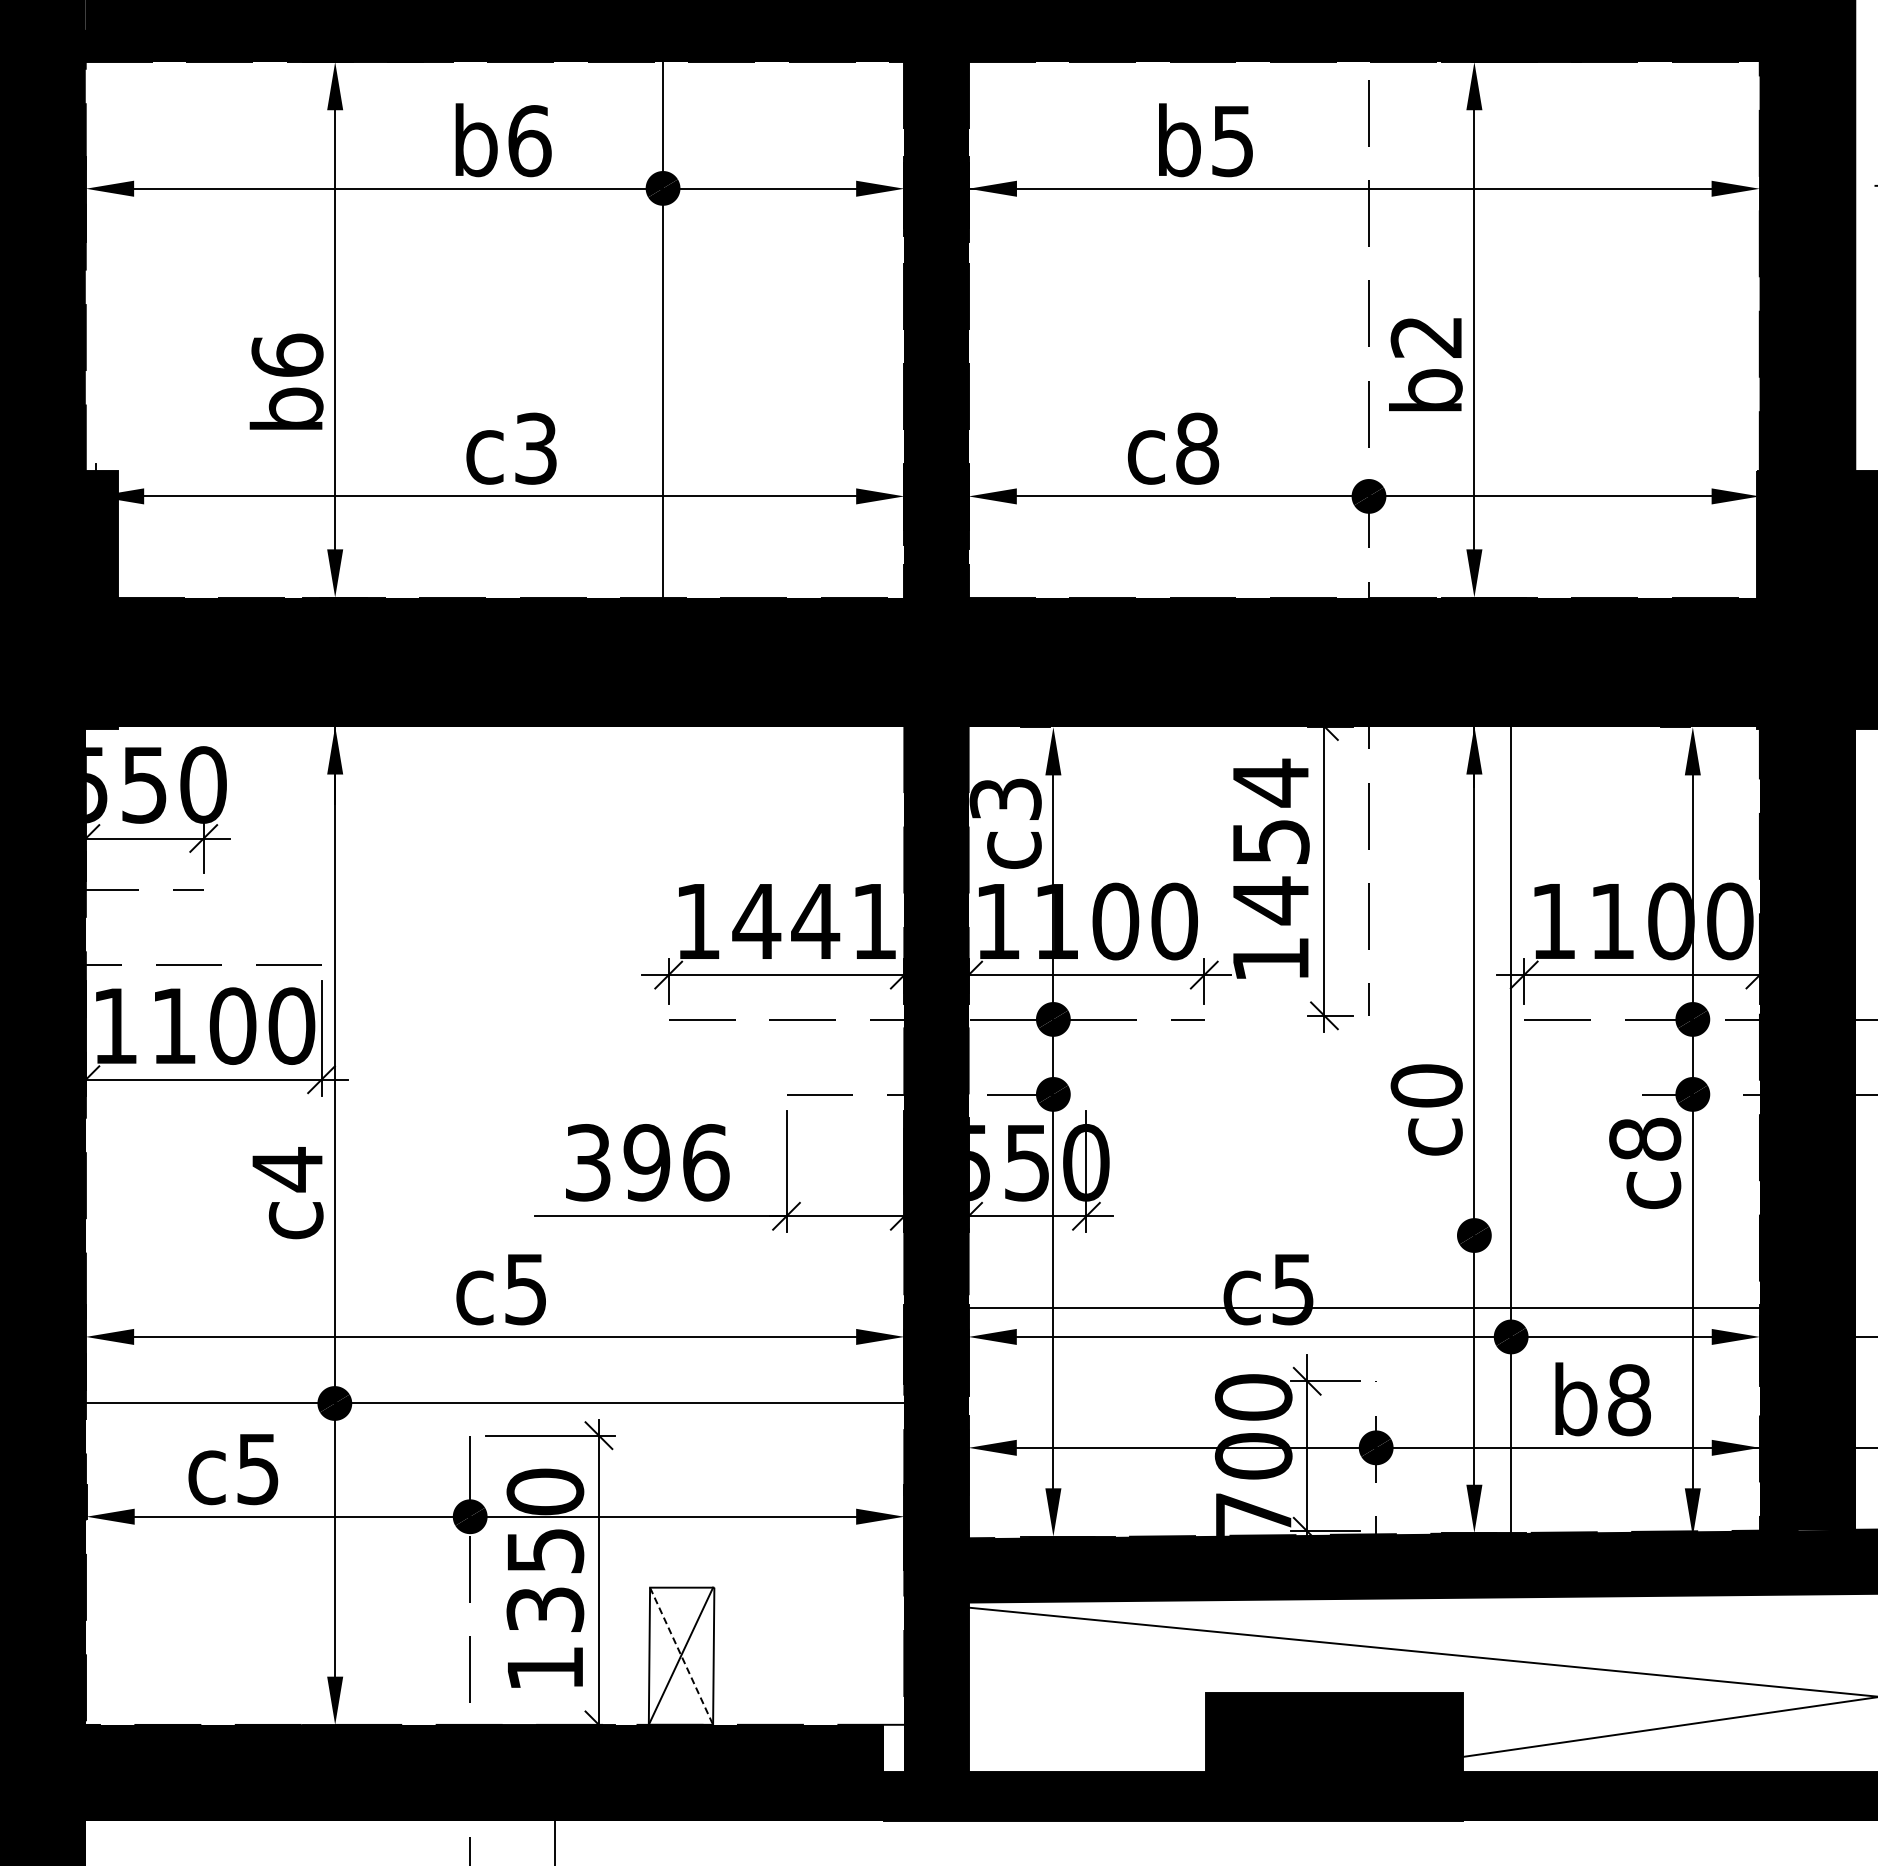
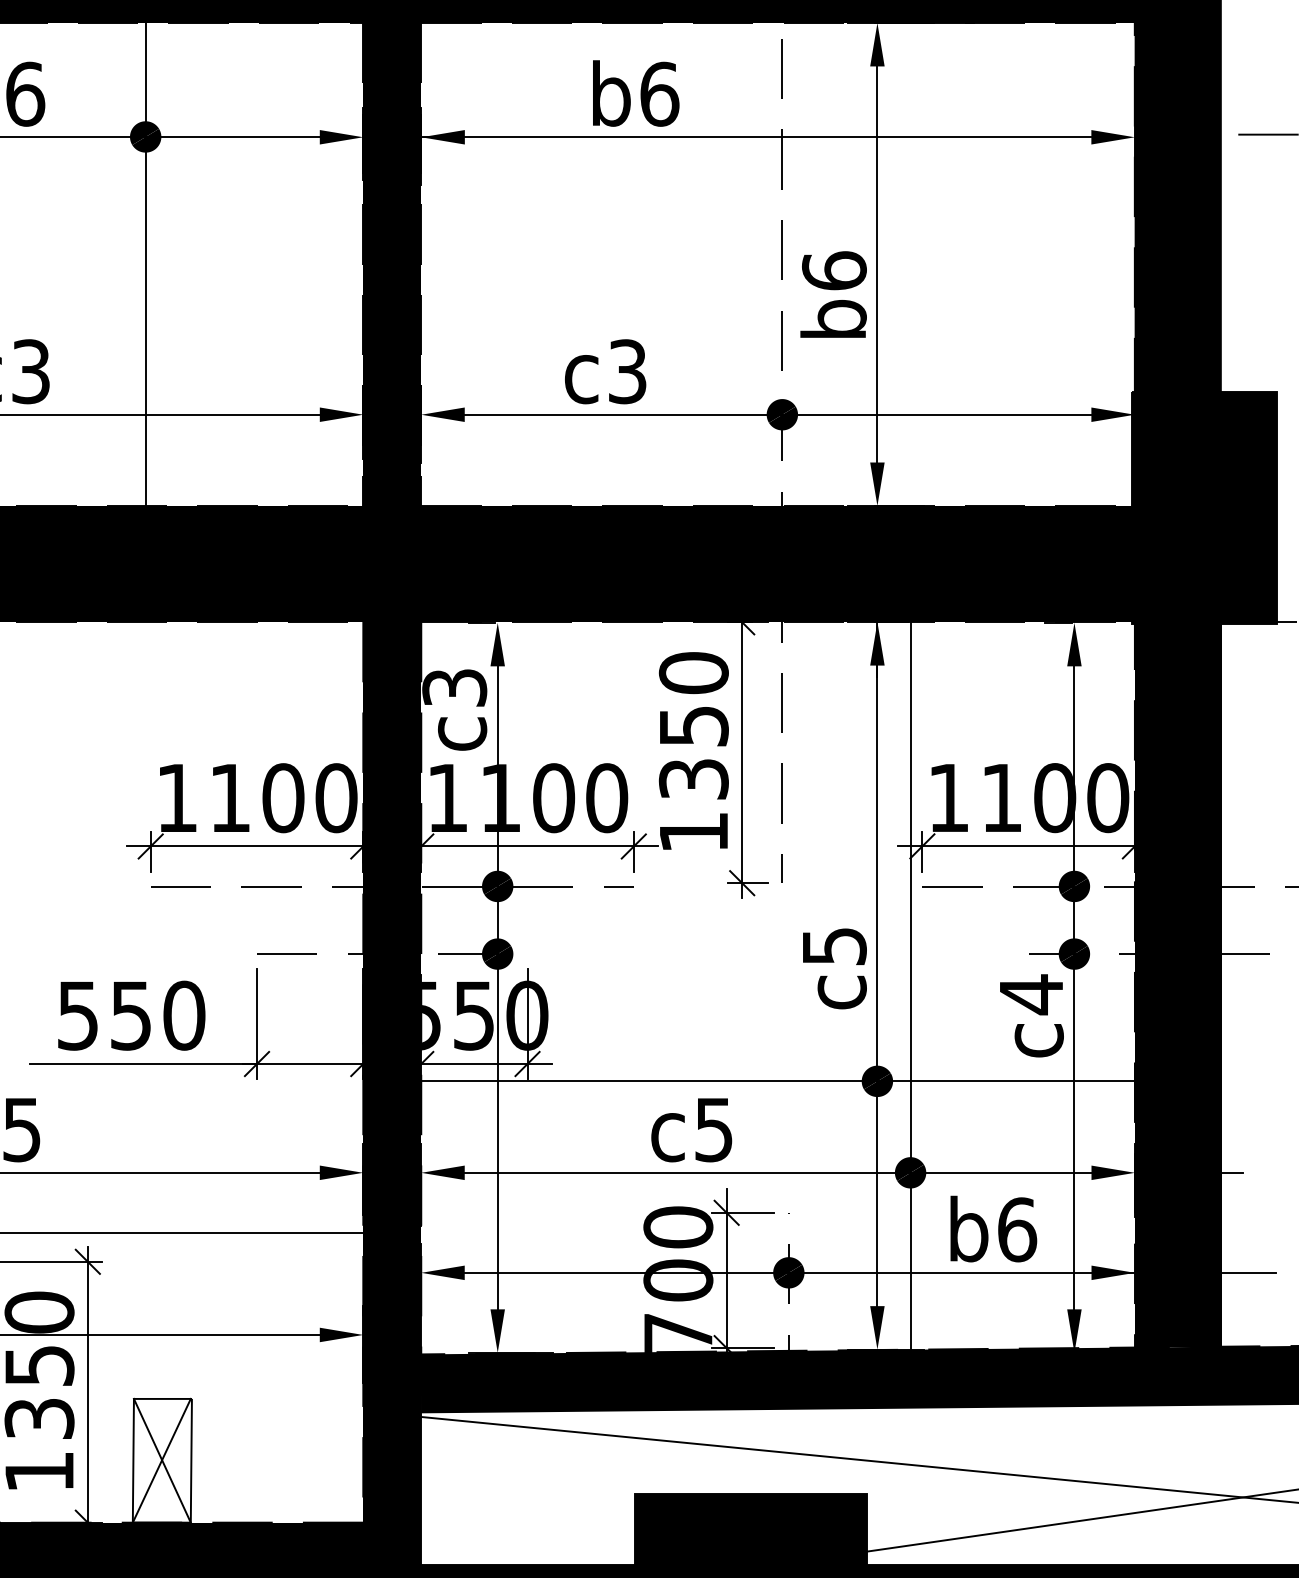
text: (1232, 141) -> (659, 94), b5 -> b6
text: (1426, 336) -> (834, 270), b2 -> b6
text: (1197, 448) -> (627, 371), c8 -> c3
text: (1270, 841) -> (693, 725), 1454 -> 1350
text: (815, 921) -> (283, 798), 1441 -> 1100
text: (1426, 1085) -> (834, 946), c0 -> c5
text: (1645, 1139) -> (1031, 994), c8 -> c4
text: (647, 1162) -> (131, 1015), 396 -> 550
line: (1359, 1307) -> (773, 1081), moved
text: (1629, 1400) -> (1017, 1230), b8 -> b6
line: (681, 1656) -> (162, 1461), dashed -> solid
fill: (894, 1747) -> (354, 1543), added

